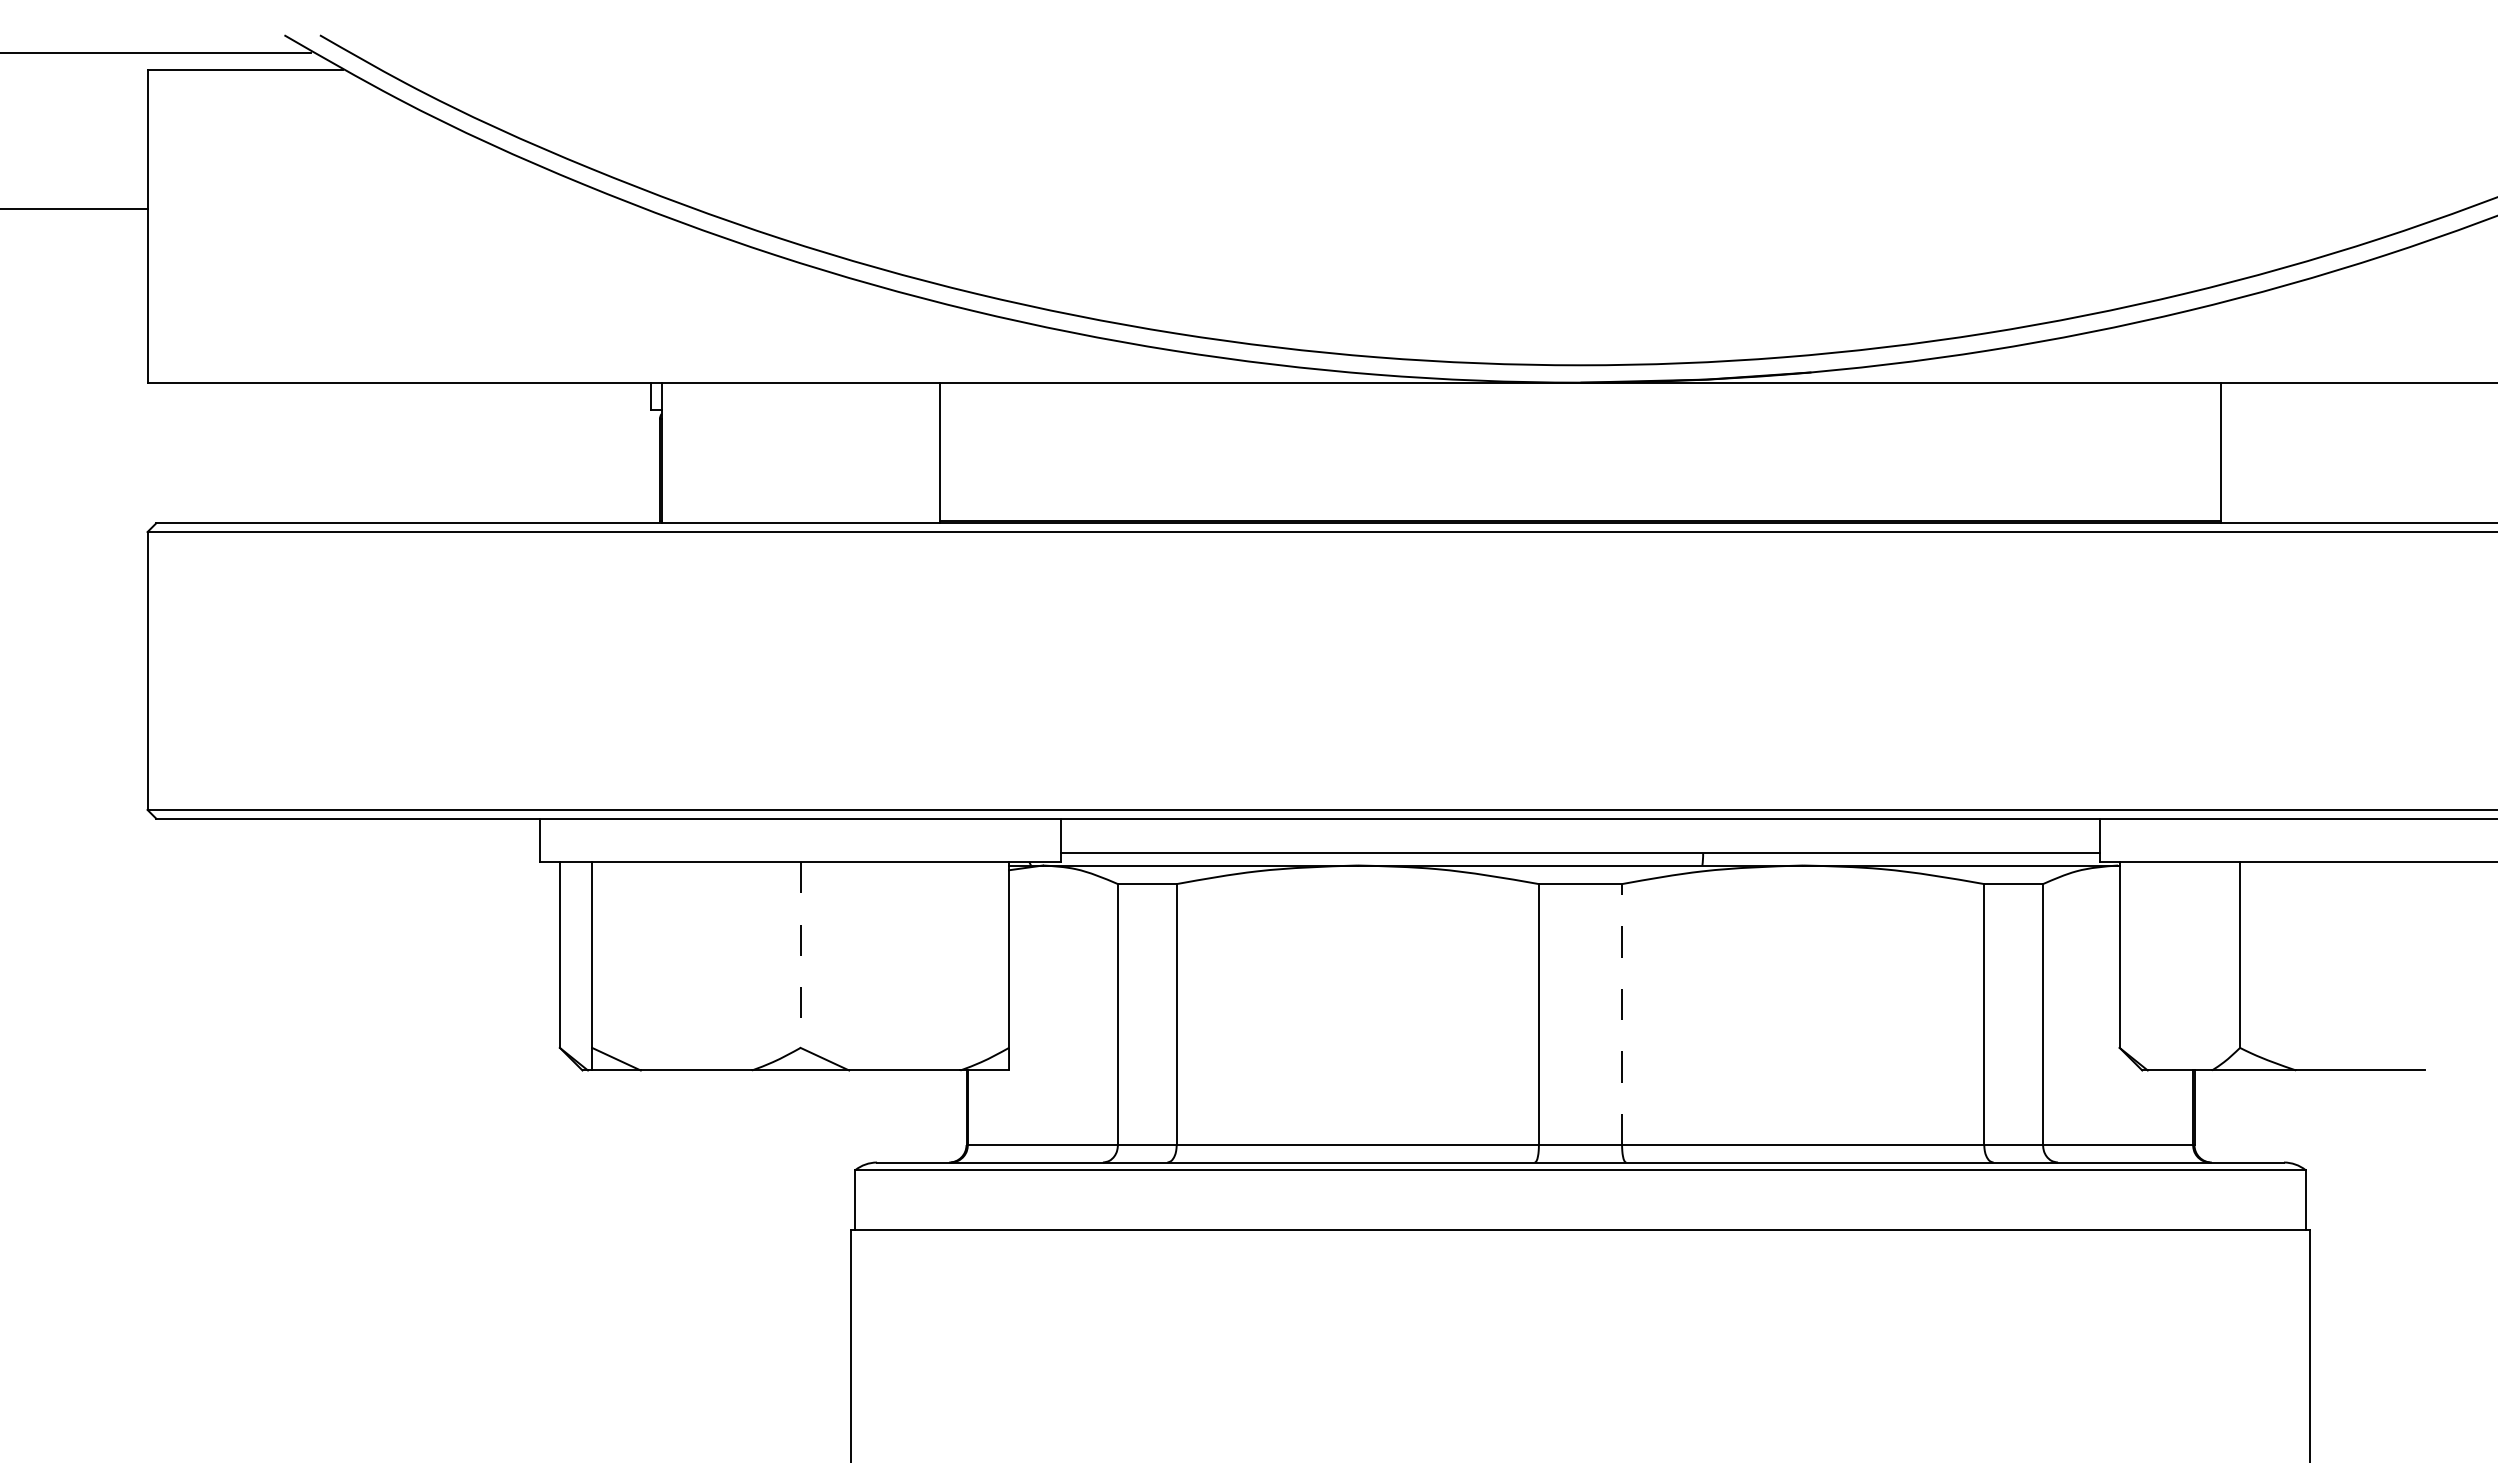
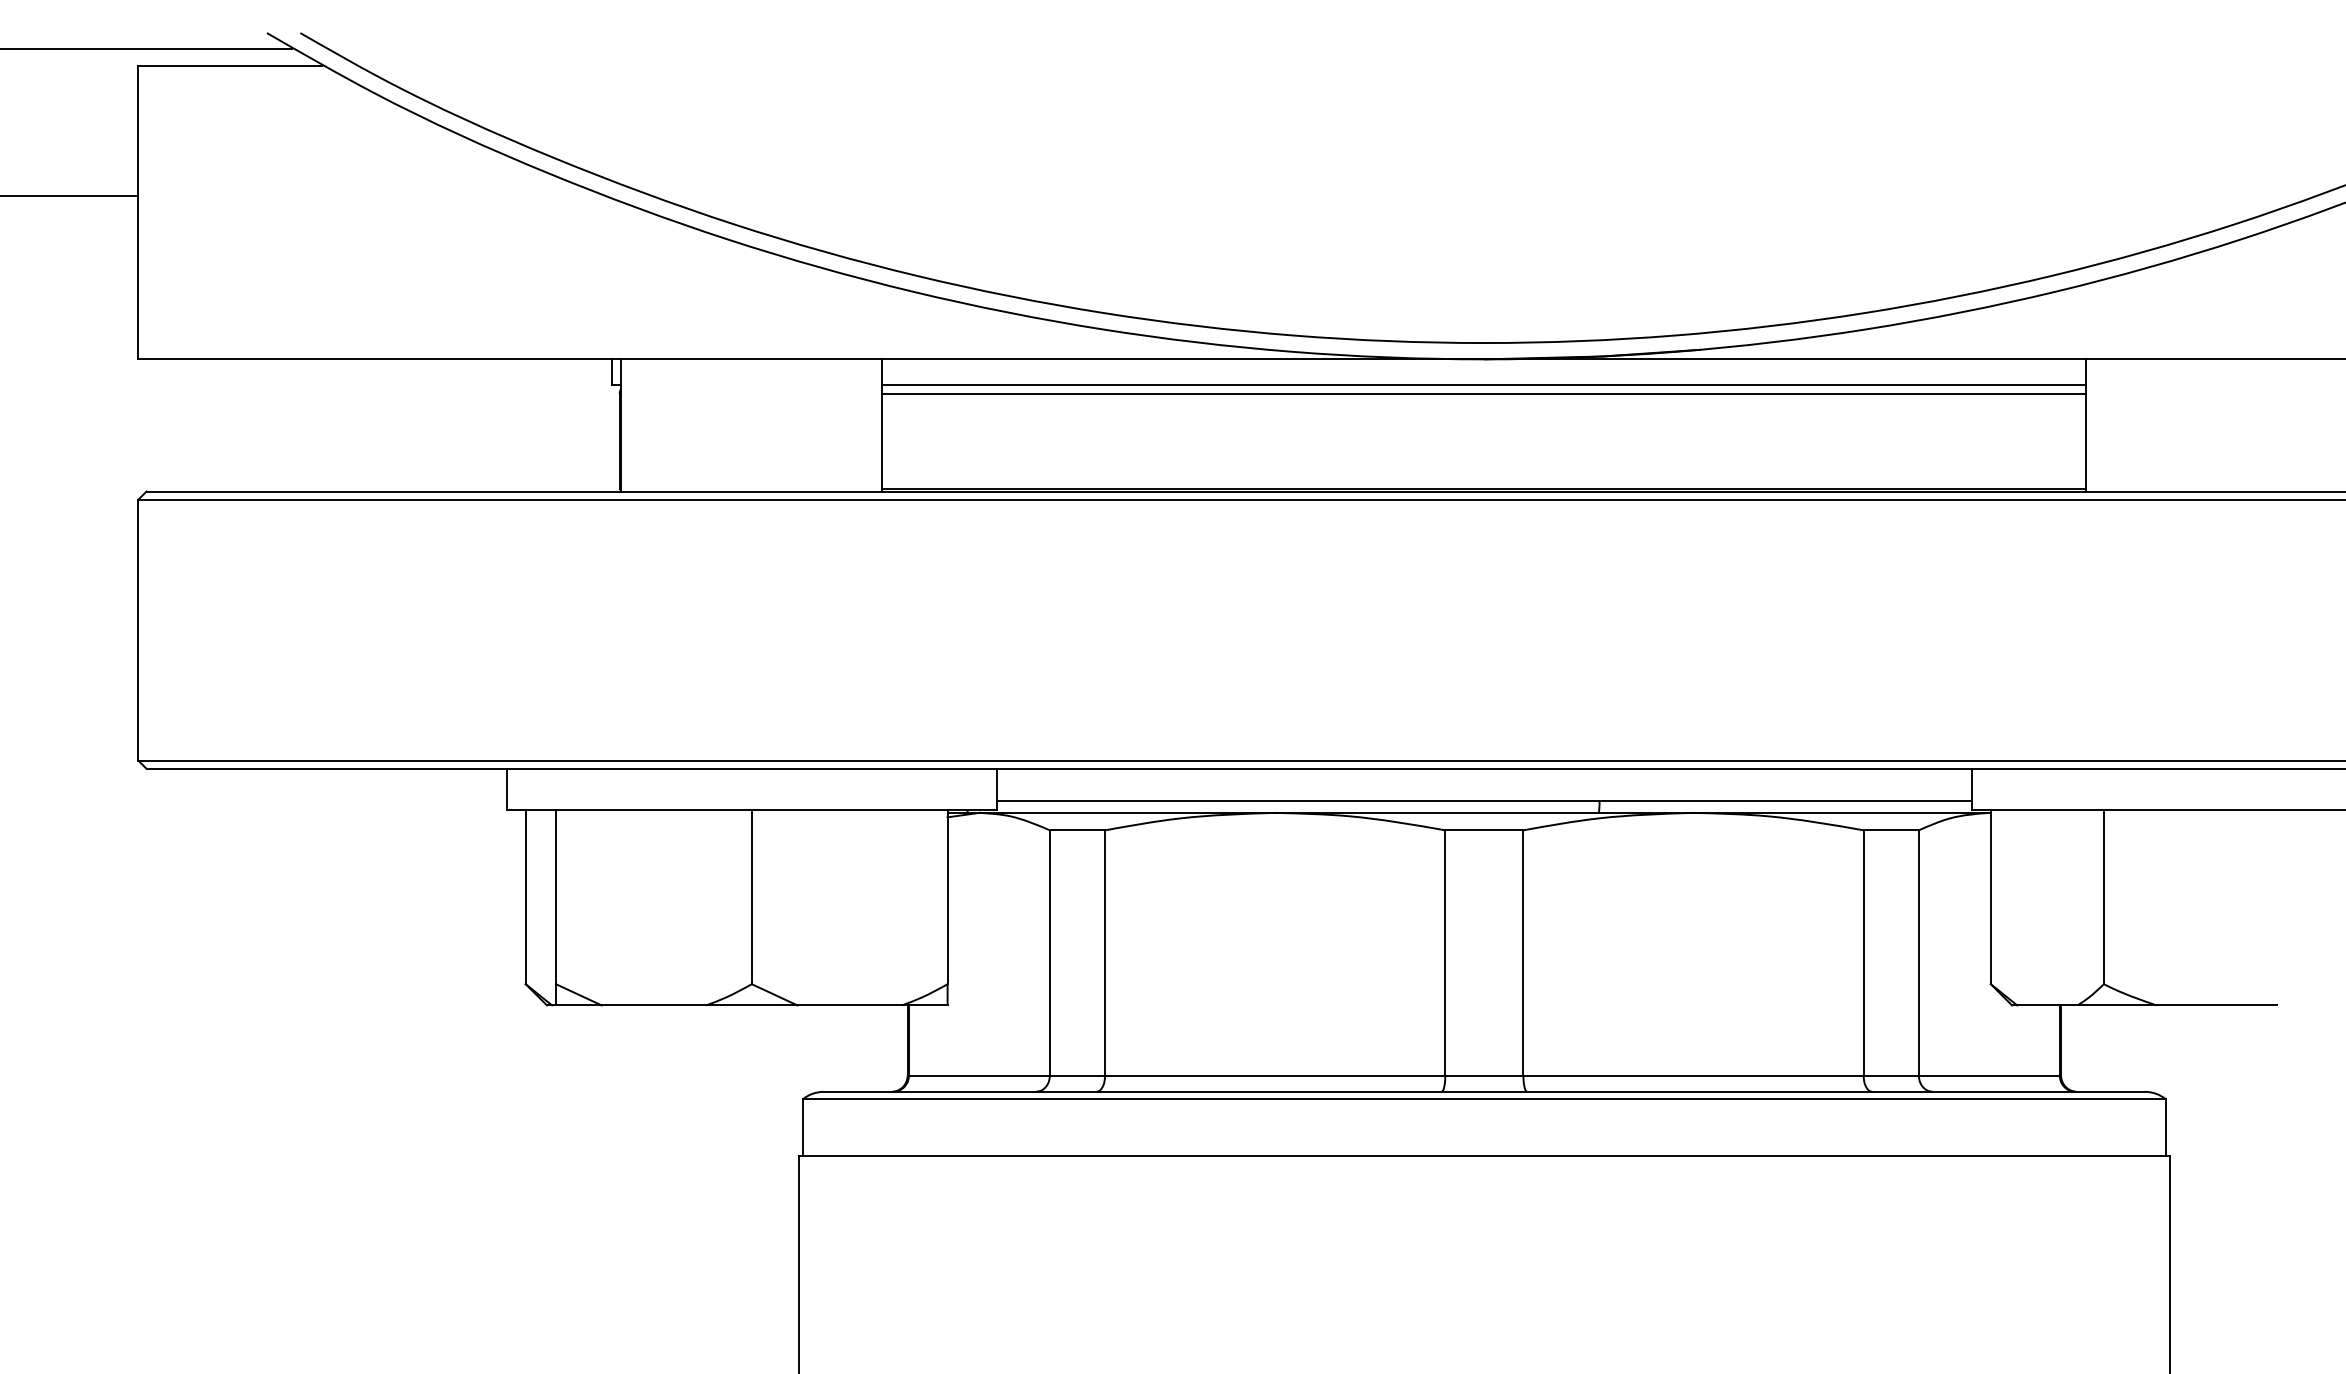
line: (1580, 410) -> (1484, 385), added
line: (1580, 419) -> (1484, 393), added
line: (800, 954) -> (751, 896), dashed -> solid
line: (1622, 1014) -> (1523, 952), dashed -> solid

